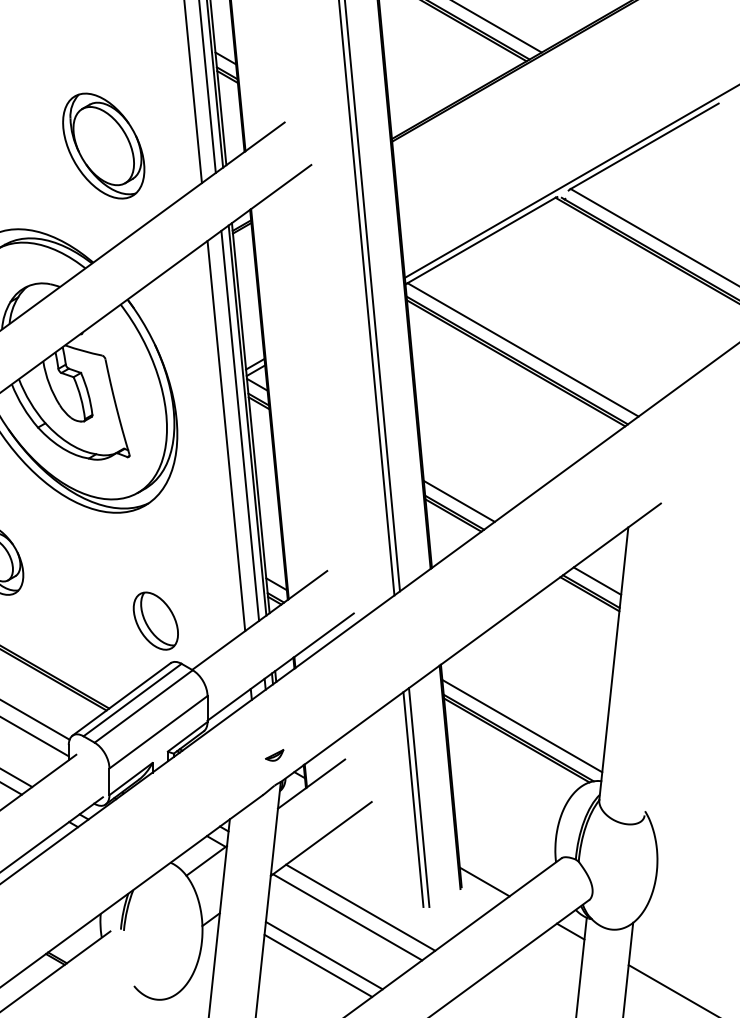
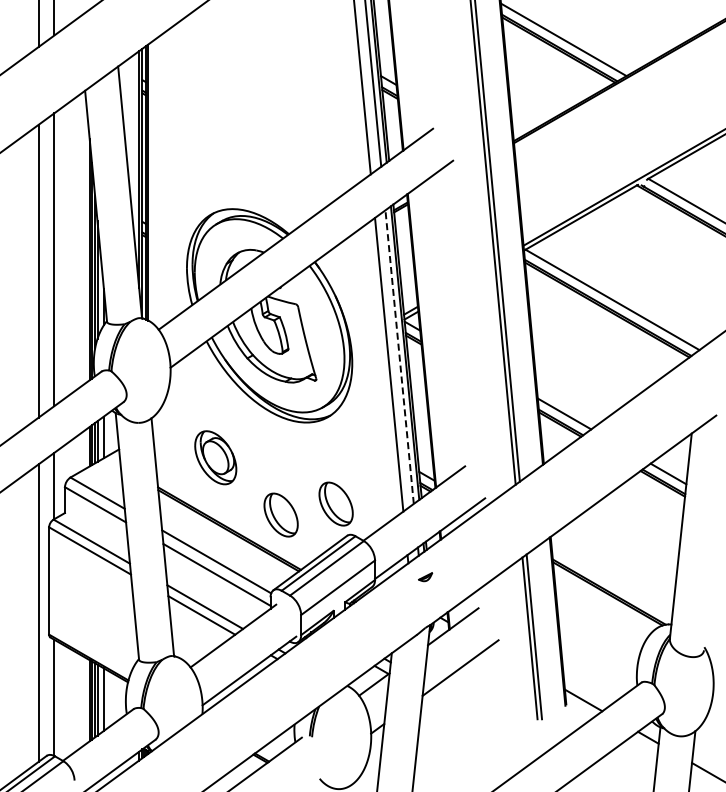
part: (103, 146) -> (296, 146), removed
line: (240, 425) -> (399, 356), solid -> dashed
part: (81, 634) -> (280, 514), added
line: (521, 725) -> (611, 582), removed
part: (274, 755) -> (425, 577), moved
line: (360, 907) -> (490, 719), removed
line: (347, 916) -> (480, 726), removed
line: (323, 955) -> (462, 755), removed
line: (317, 965) -> (457, 763), removed

